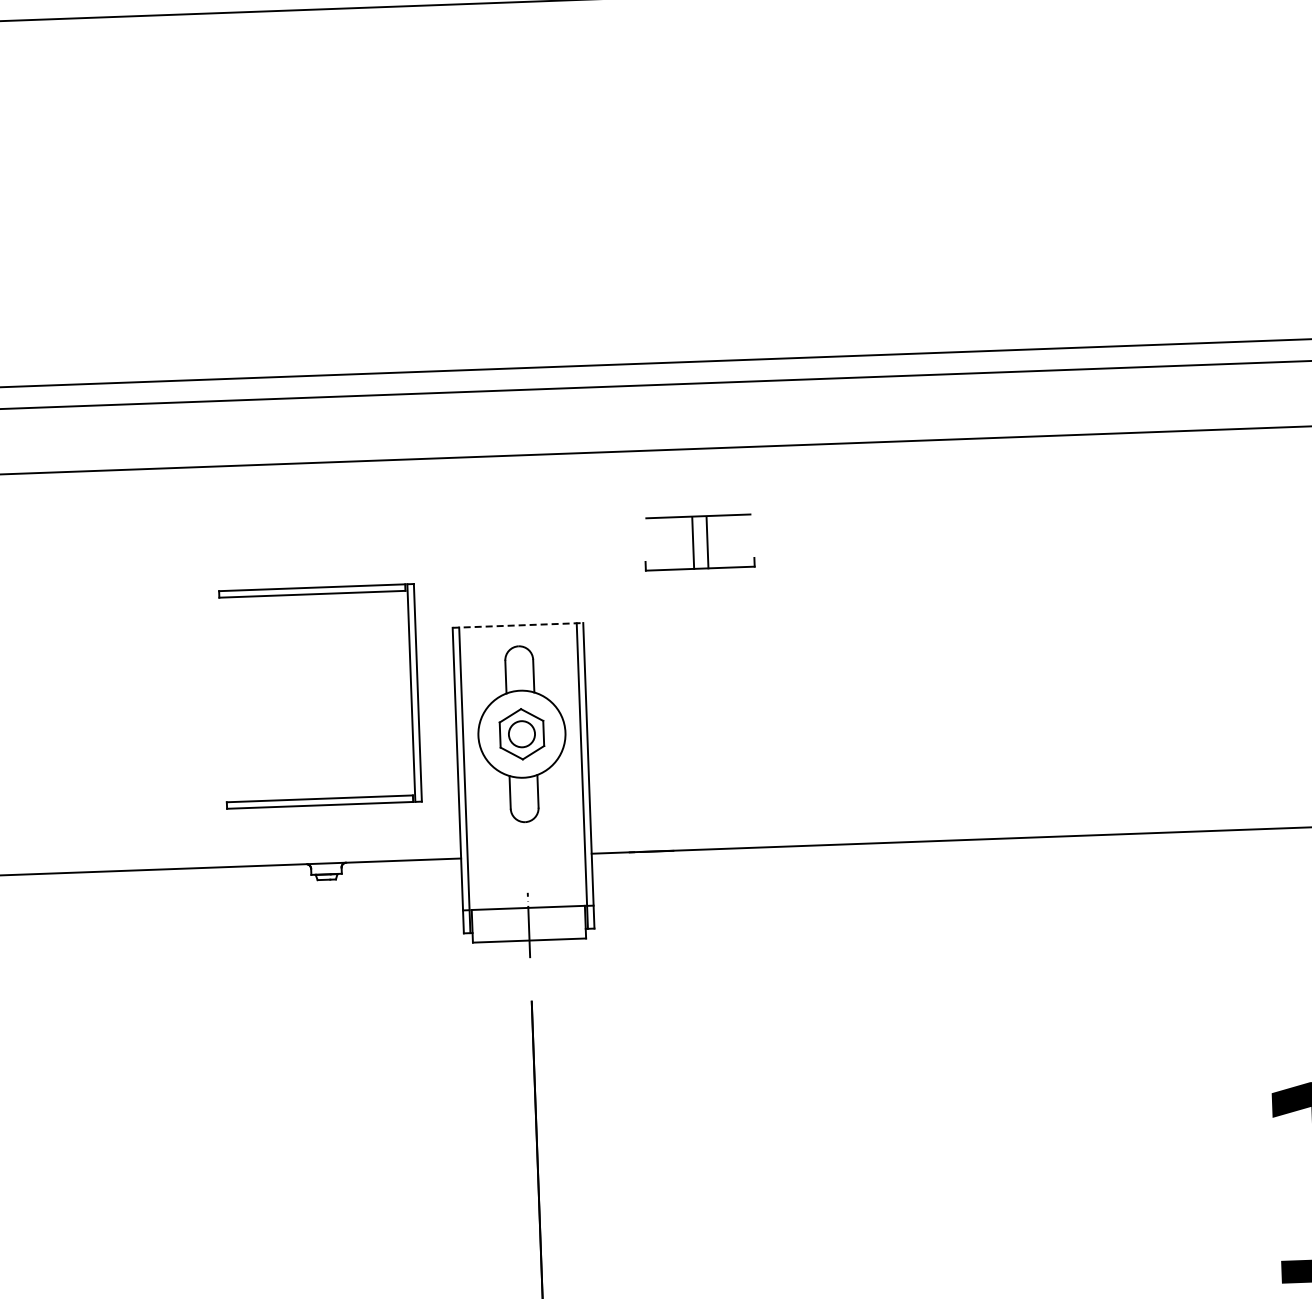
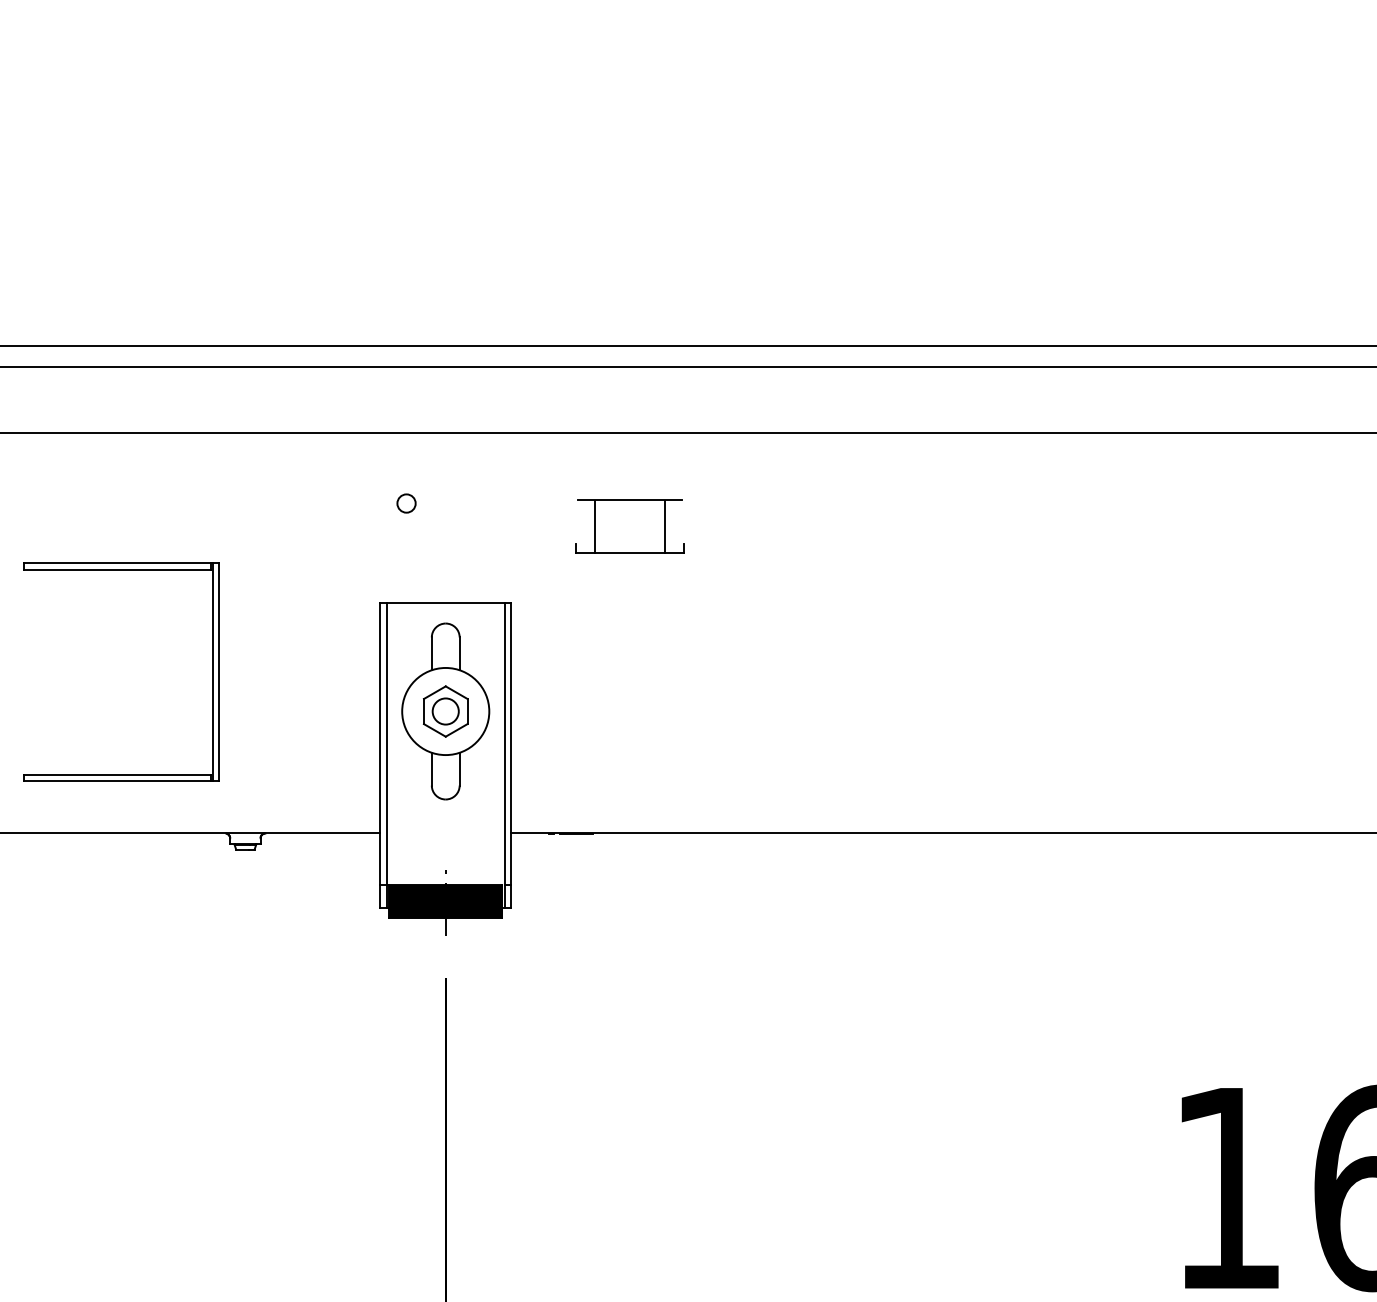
circle: (475, 527) -> (406, 503), added
line: (692, 542) -> (664, 526), moved
line: (707, 542) -> (595, 526), moved
line: (518, 625) -> (446, 602), dashed -> solid
part: (411, 692) -> (212, 671), moved
hatch: (528, 924) -> (445, 901), added

